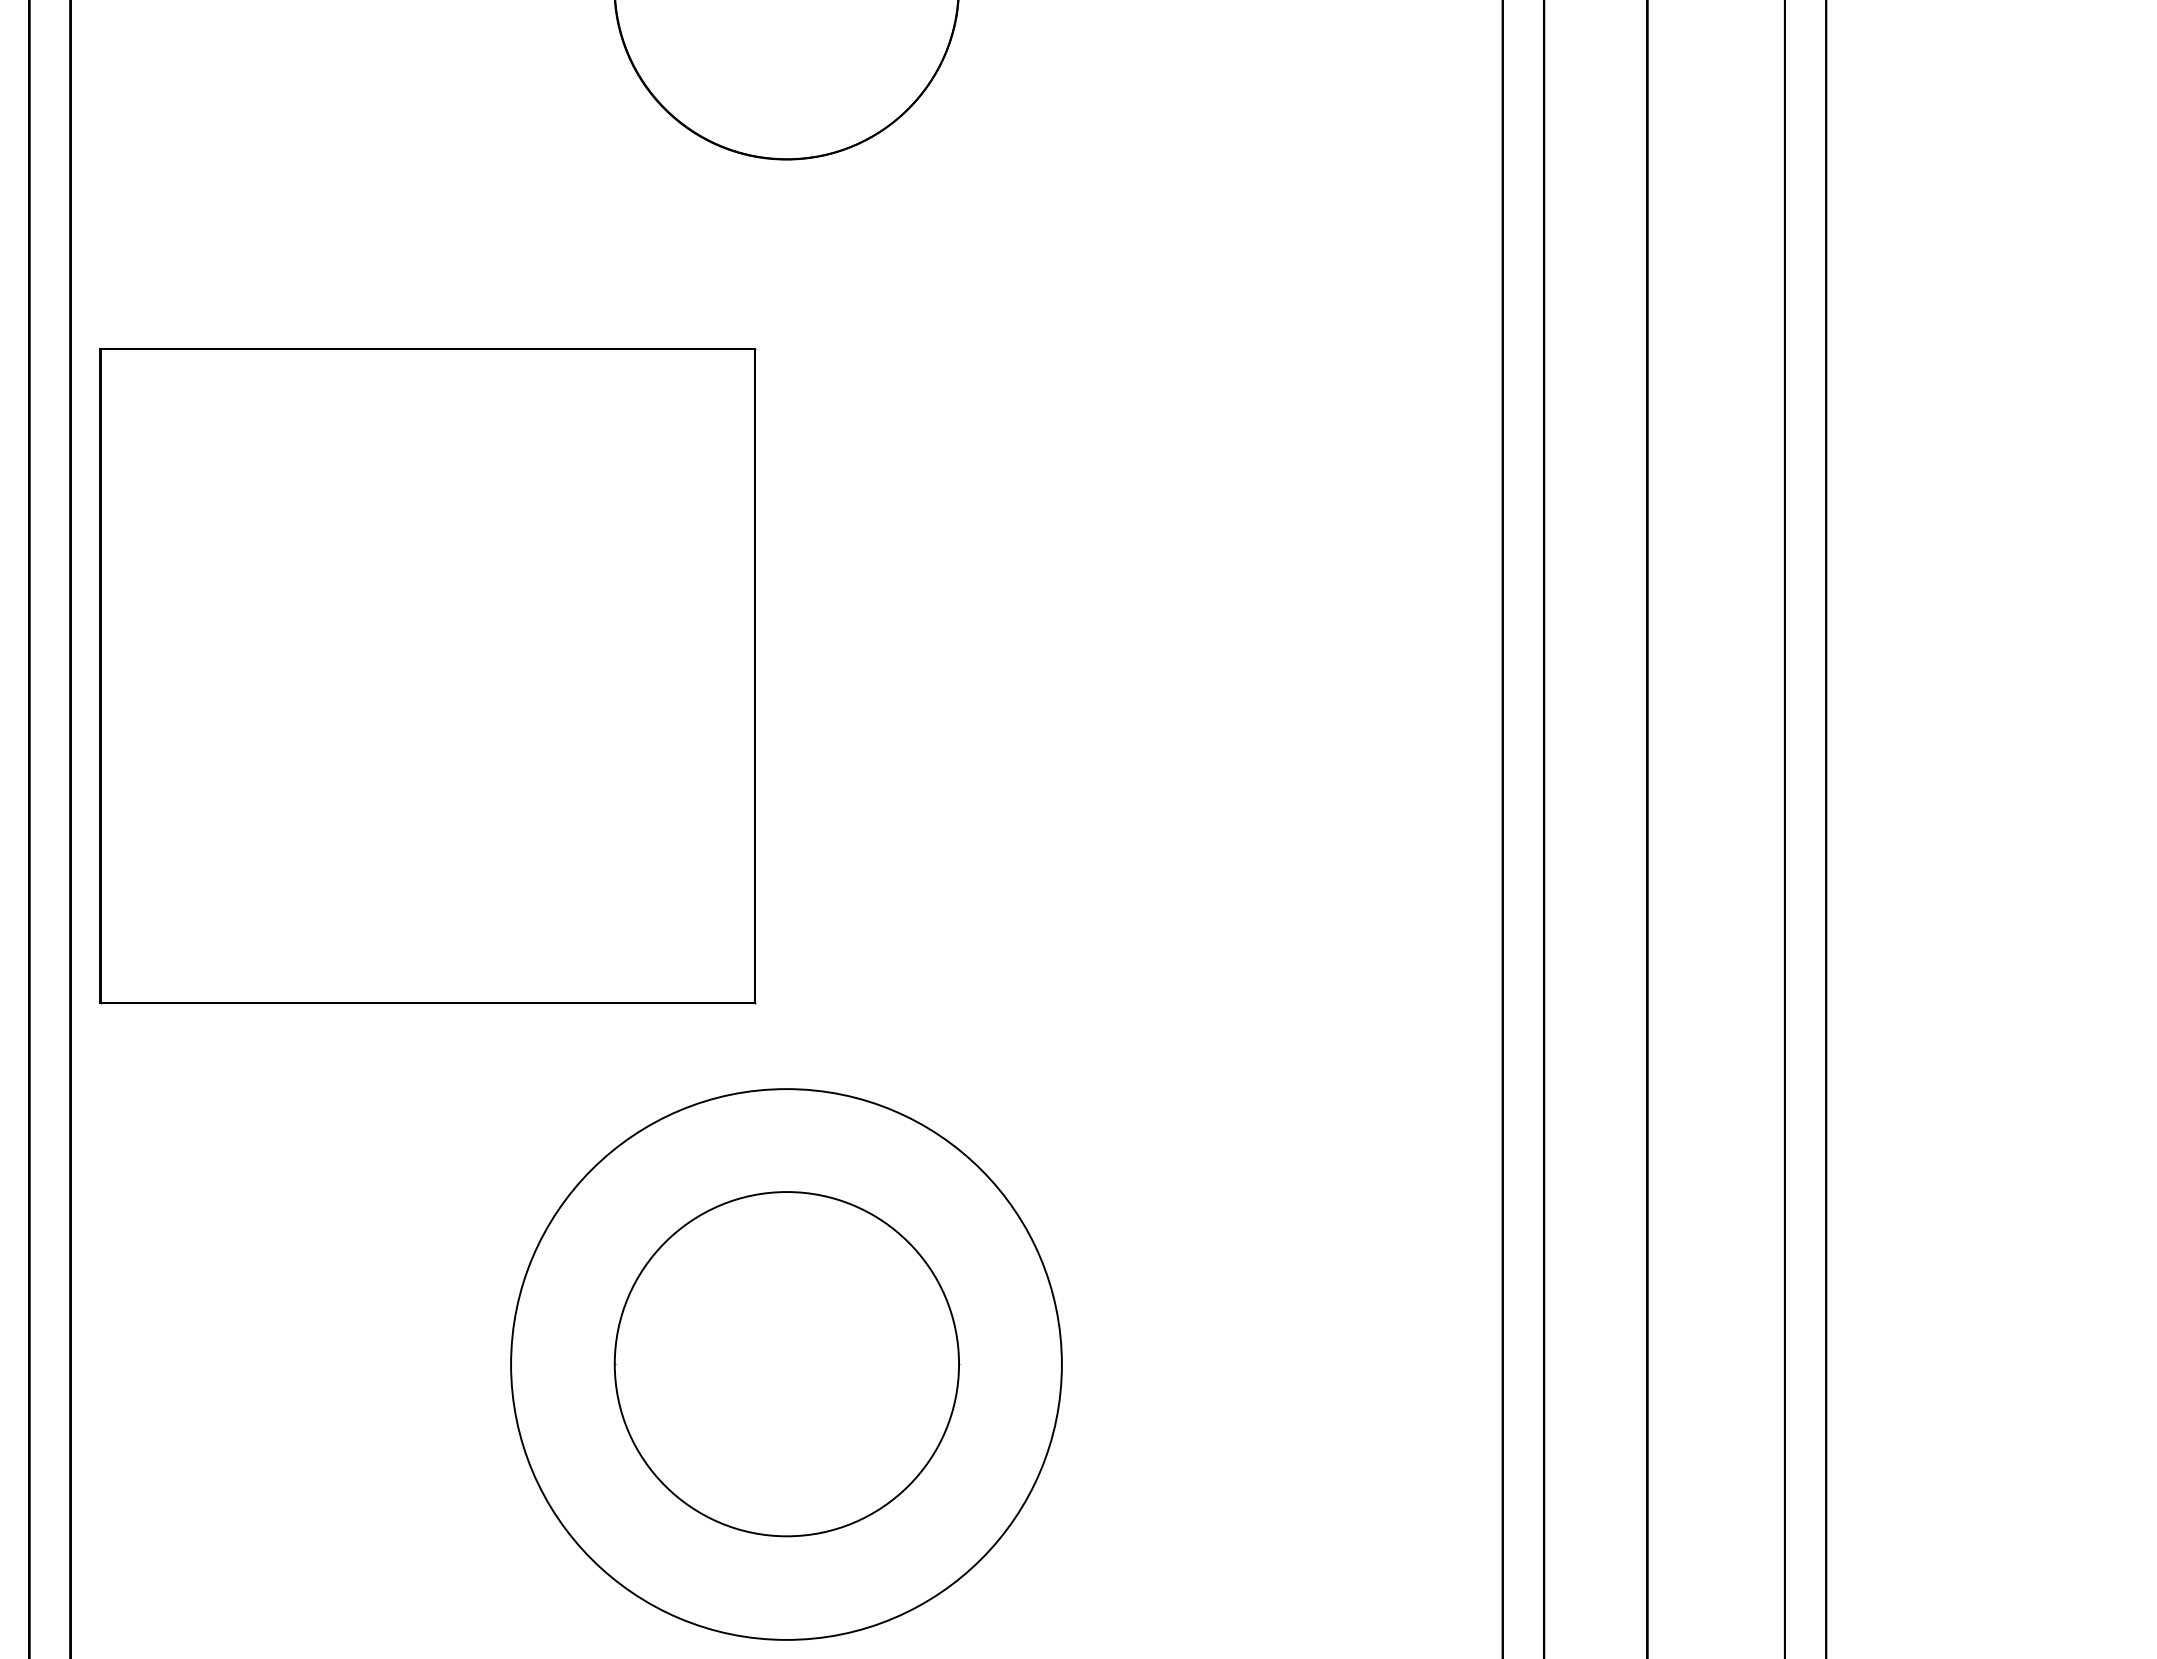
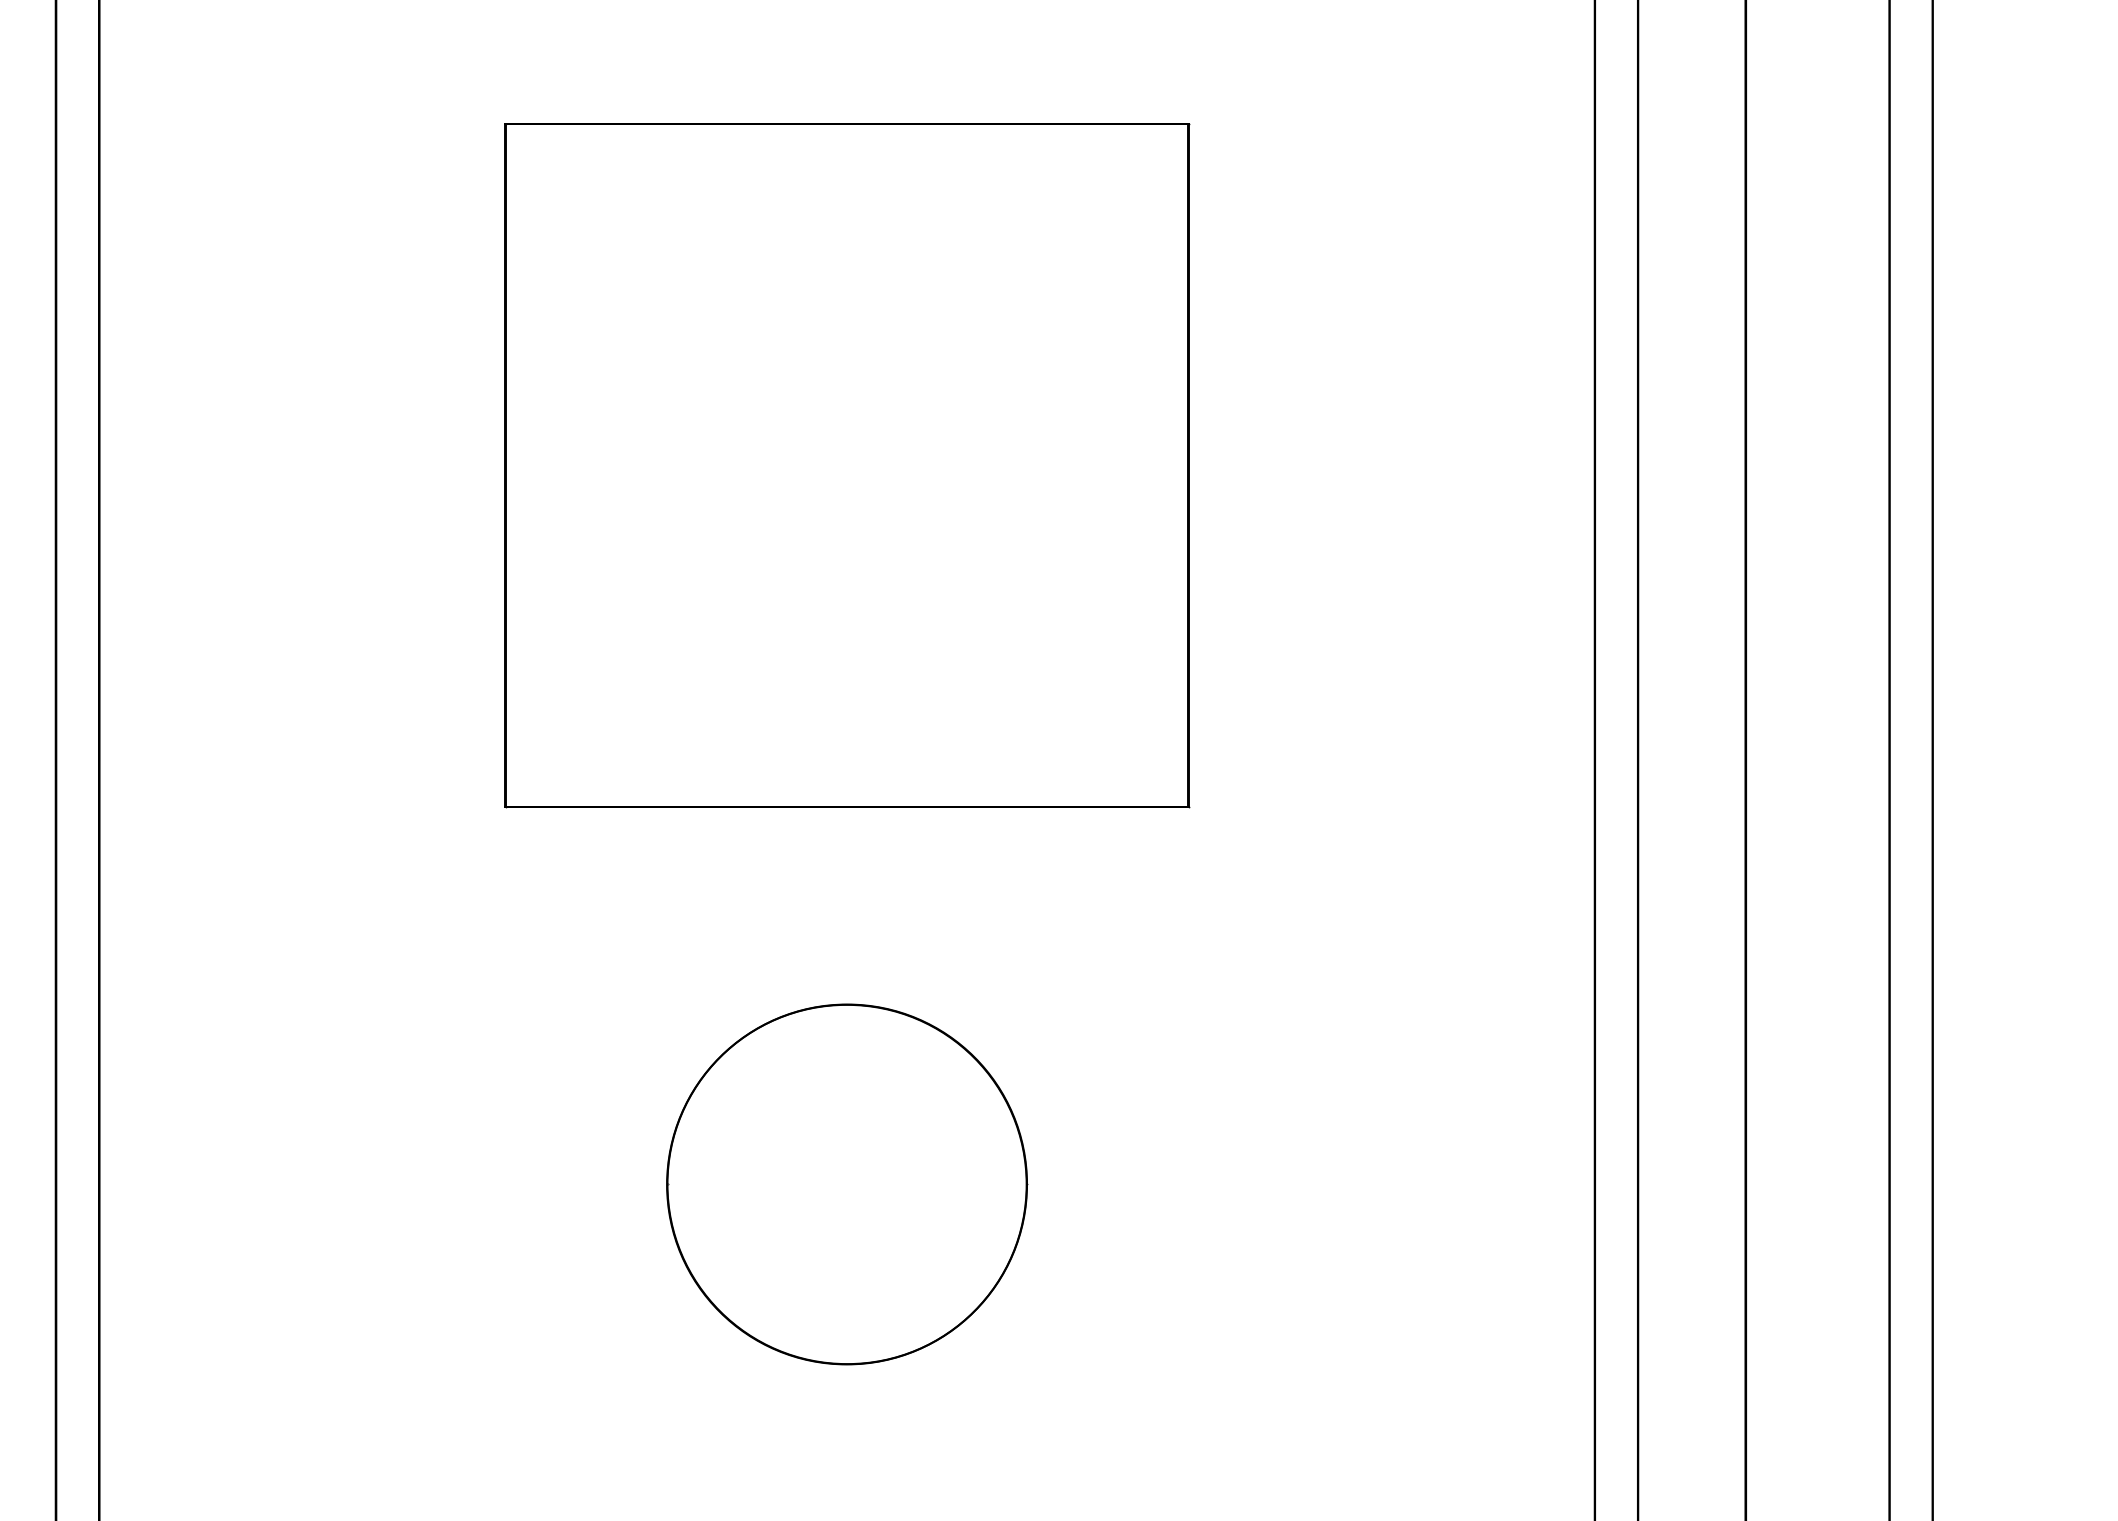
part: (427, 676) -> (846, 466), moved
circle: (786, 1364) -> (846, 1184), size x0.62

